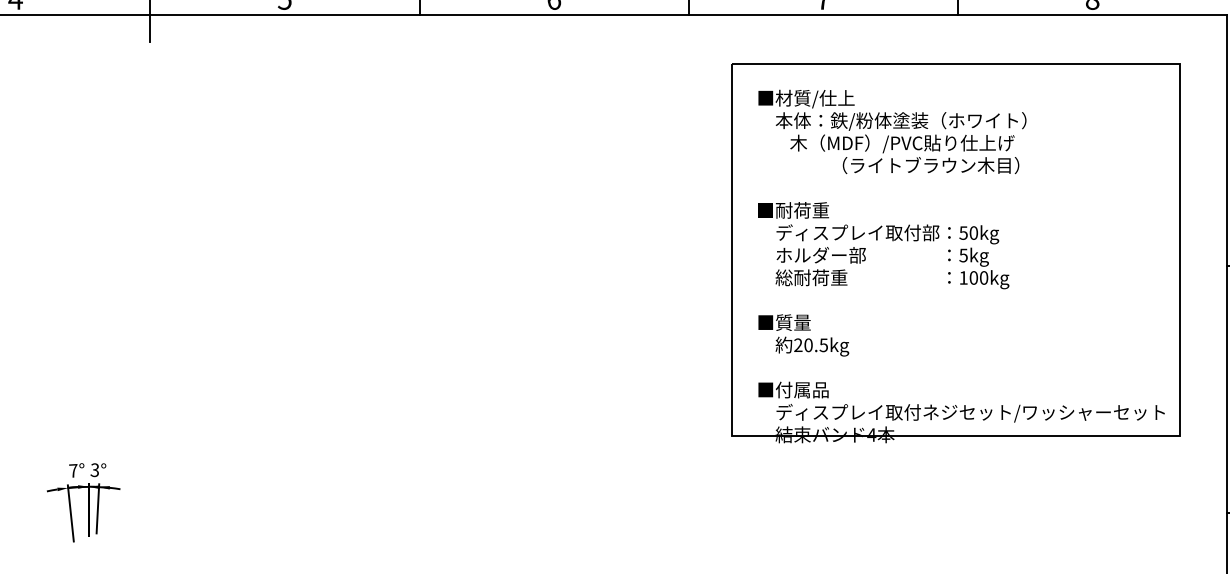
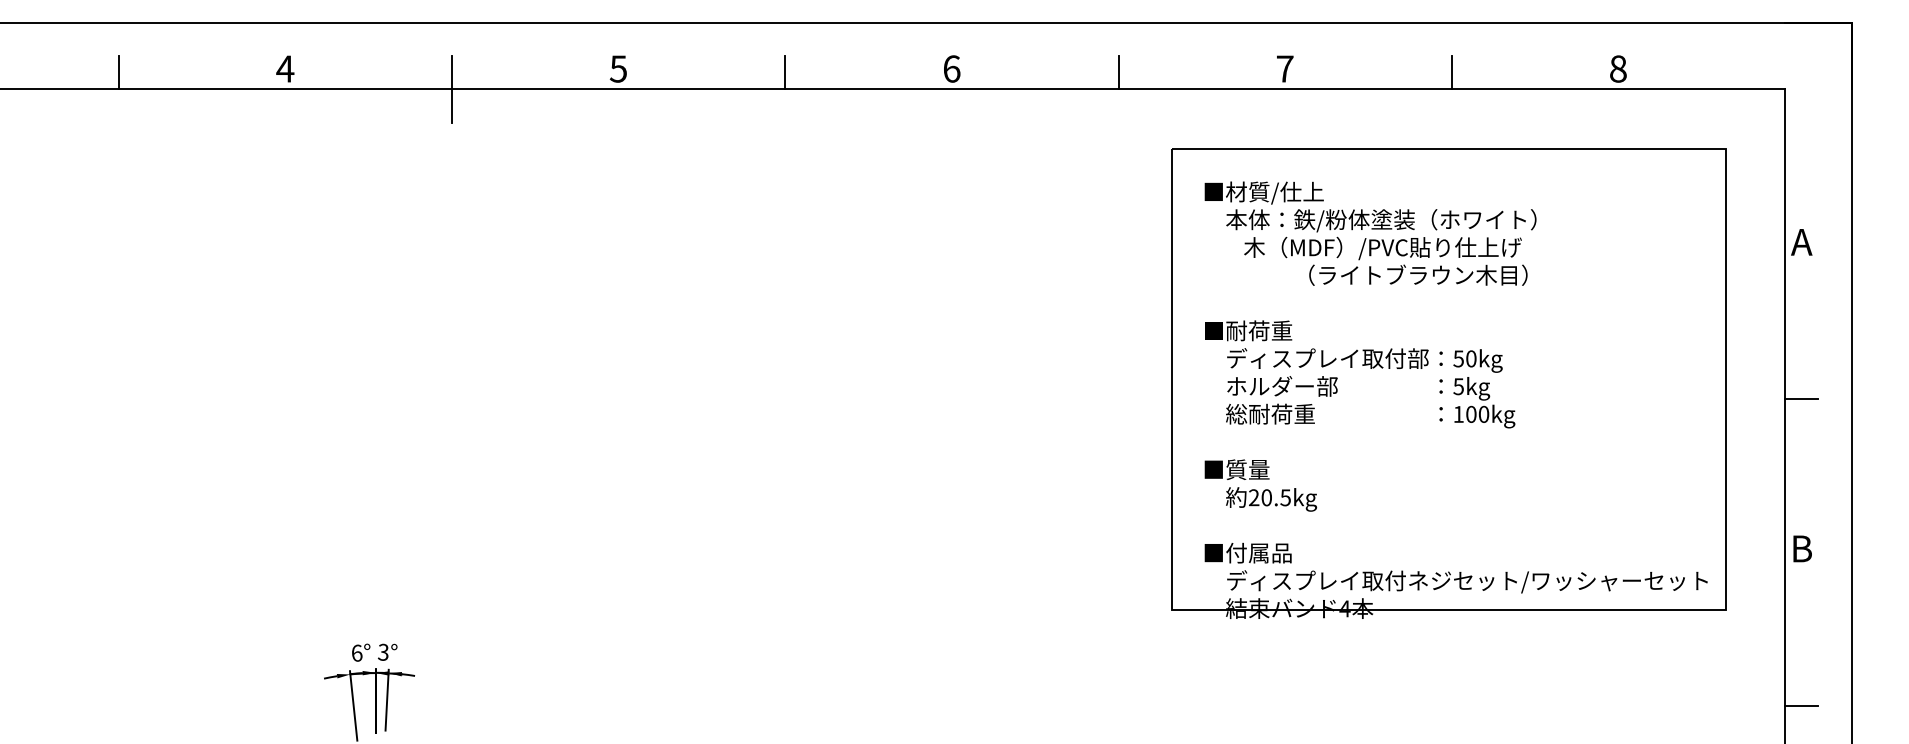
text: (73, 470) -> (356, 652), 7° -> 6°

